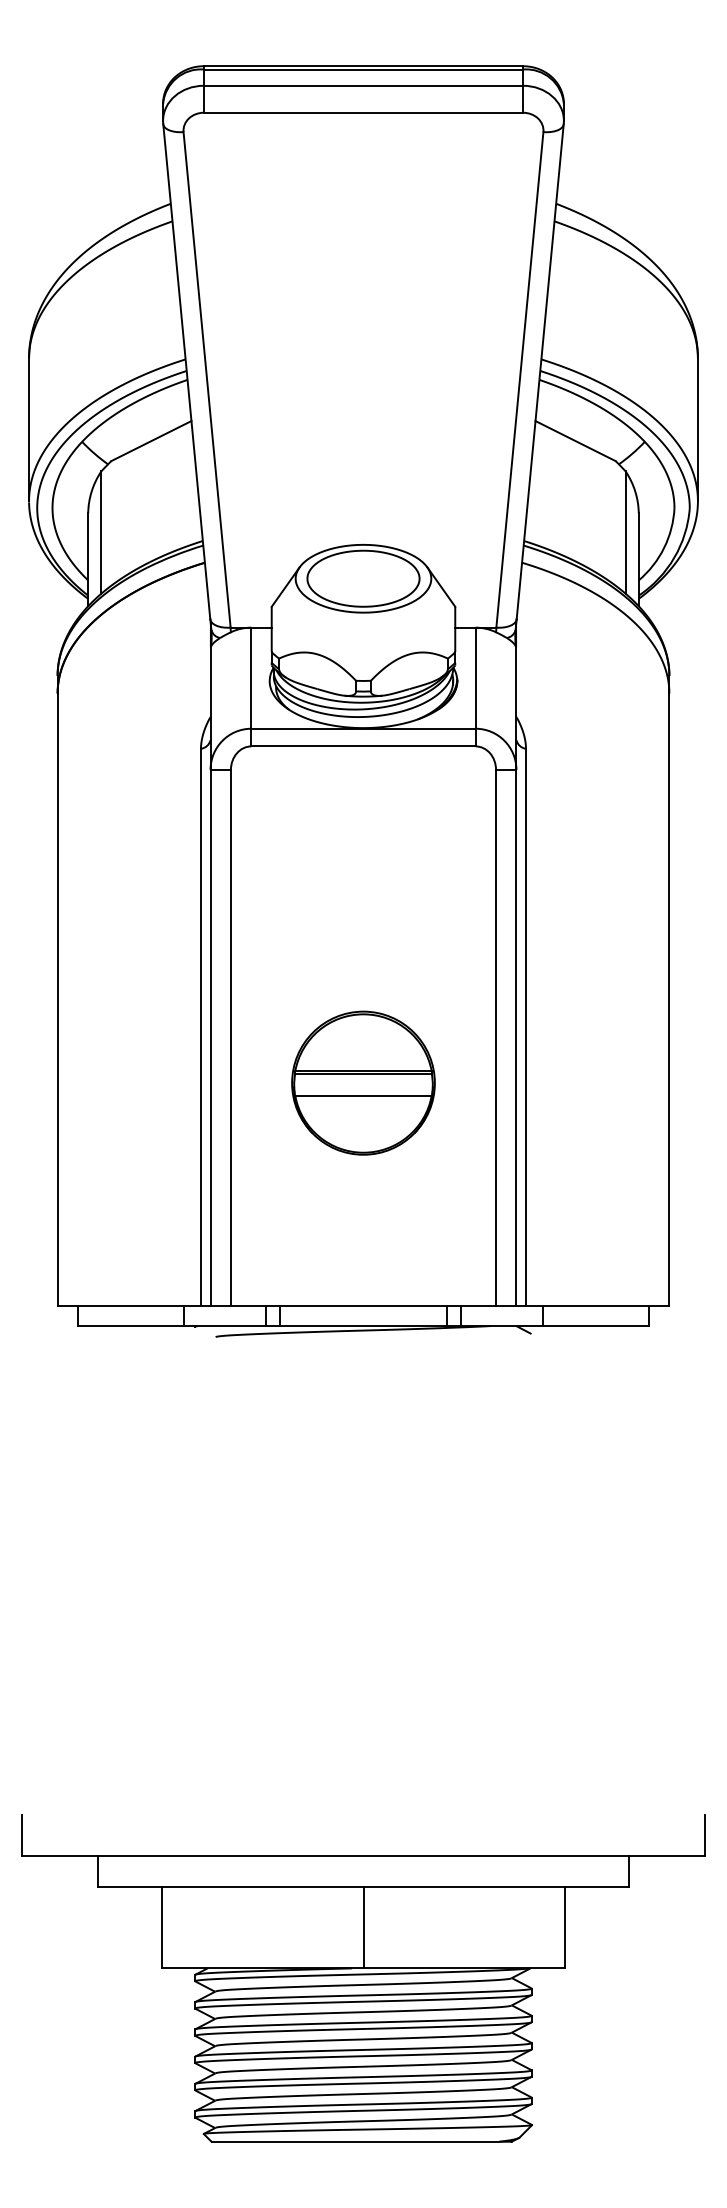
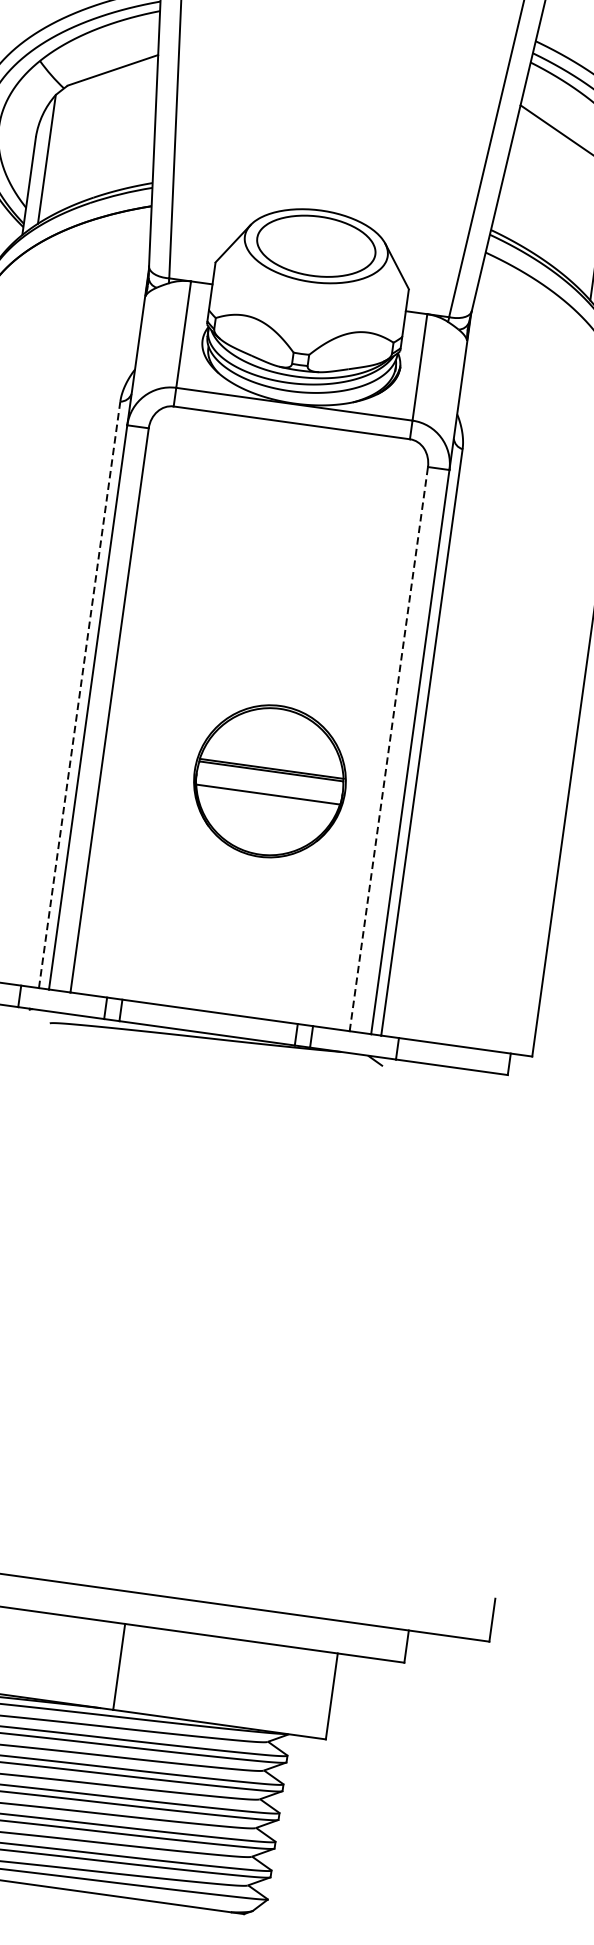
line: (201, 1026) -> (80, 694), solid -> dashed
line: (496, 1037) -> (389, 748), solid -> dashed
part: (363, 1082) -> (270, 780), moved

